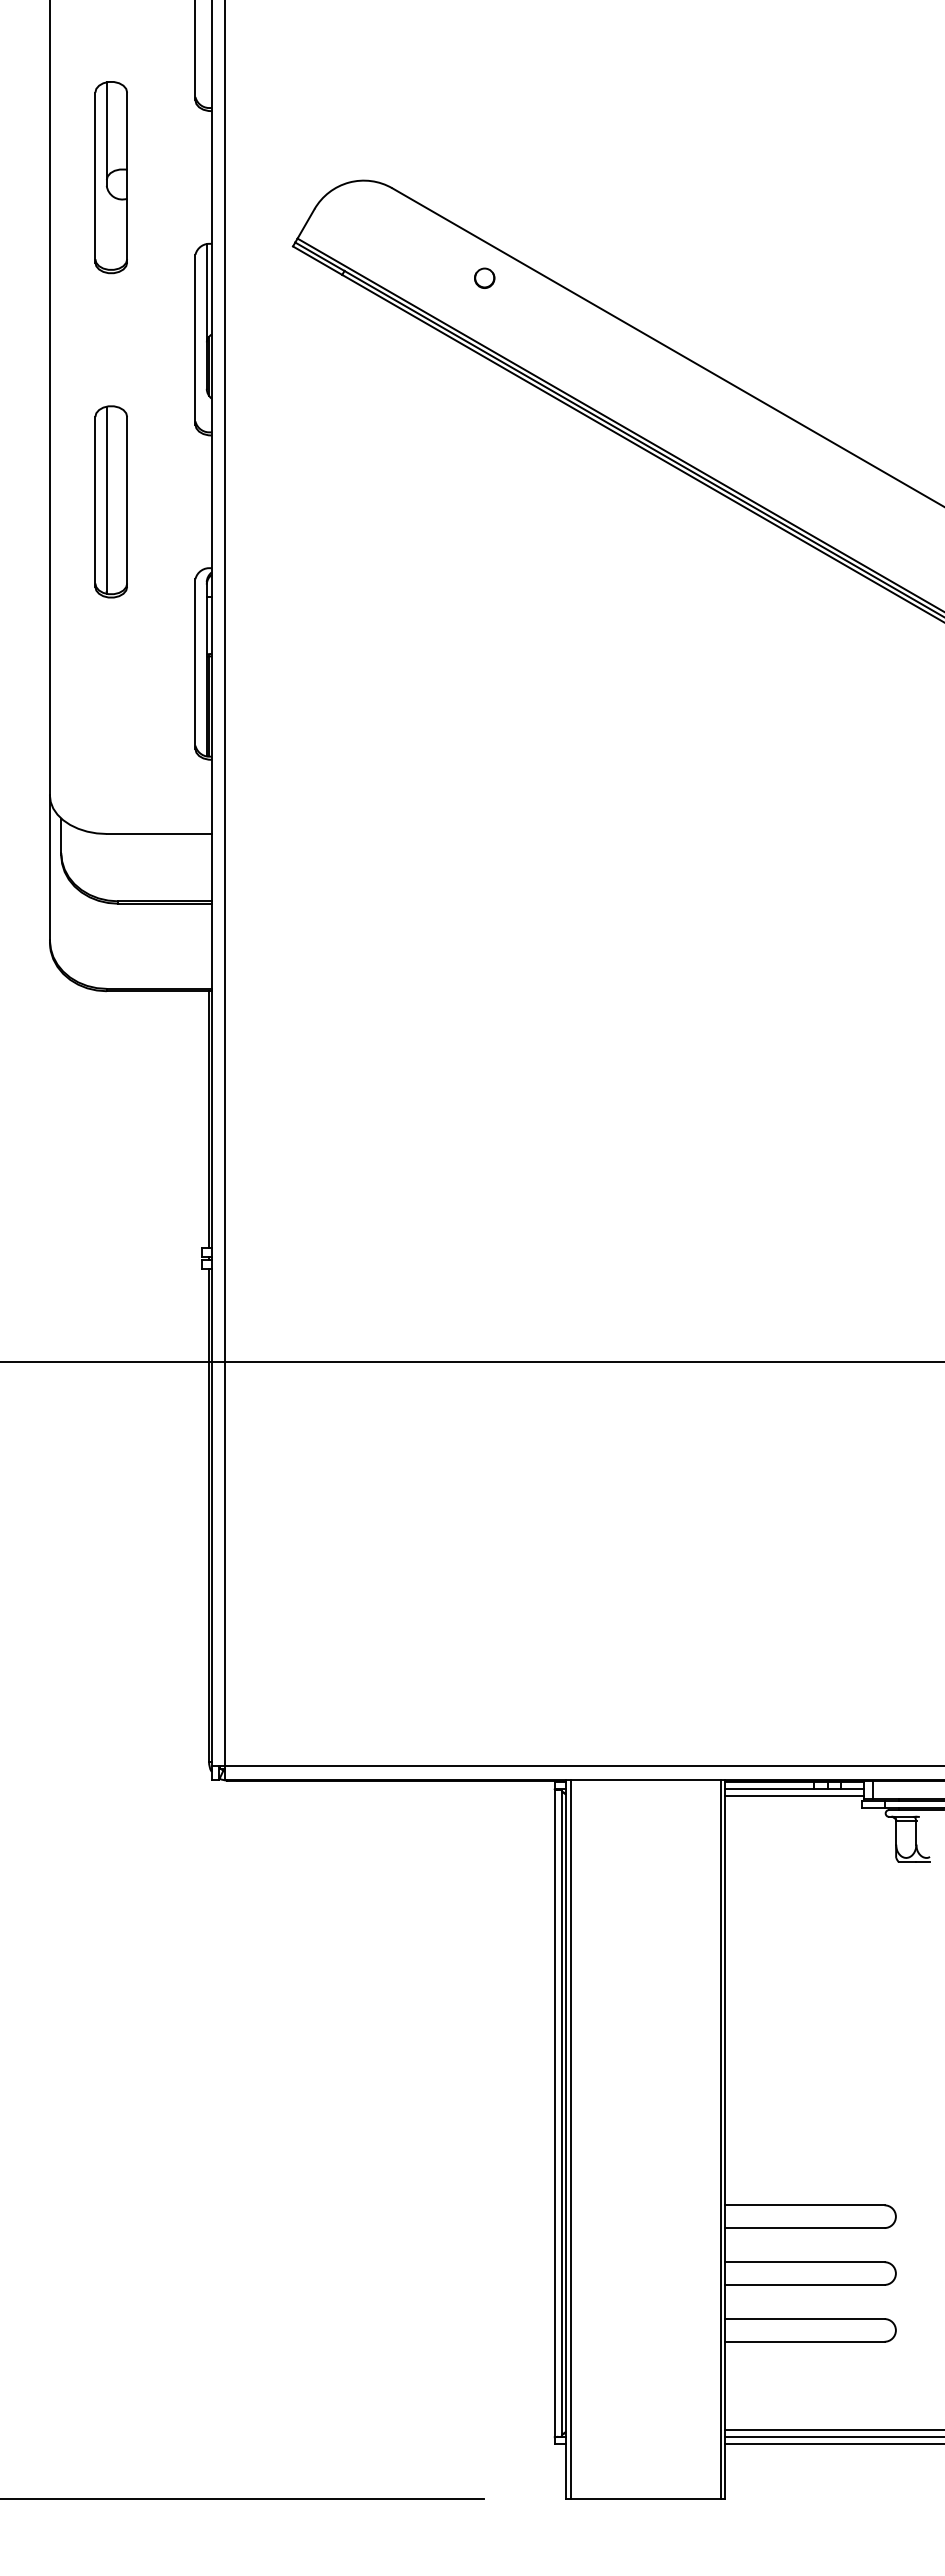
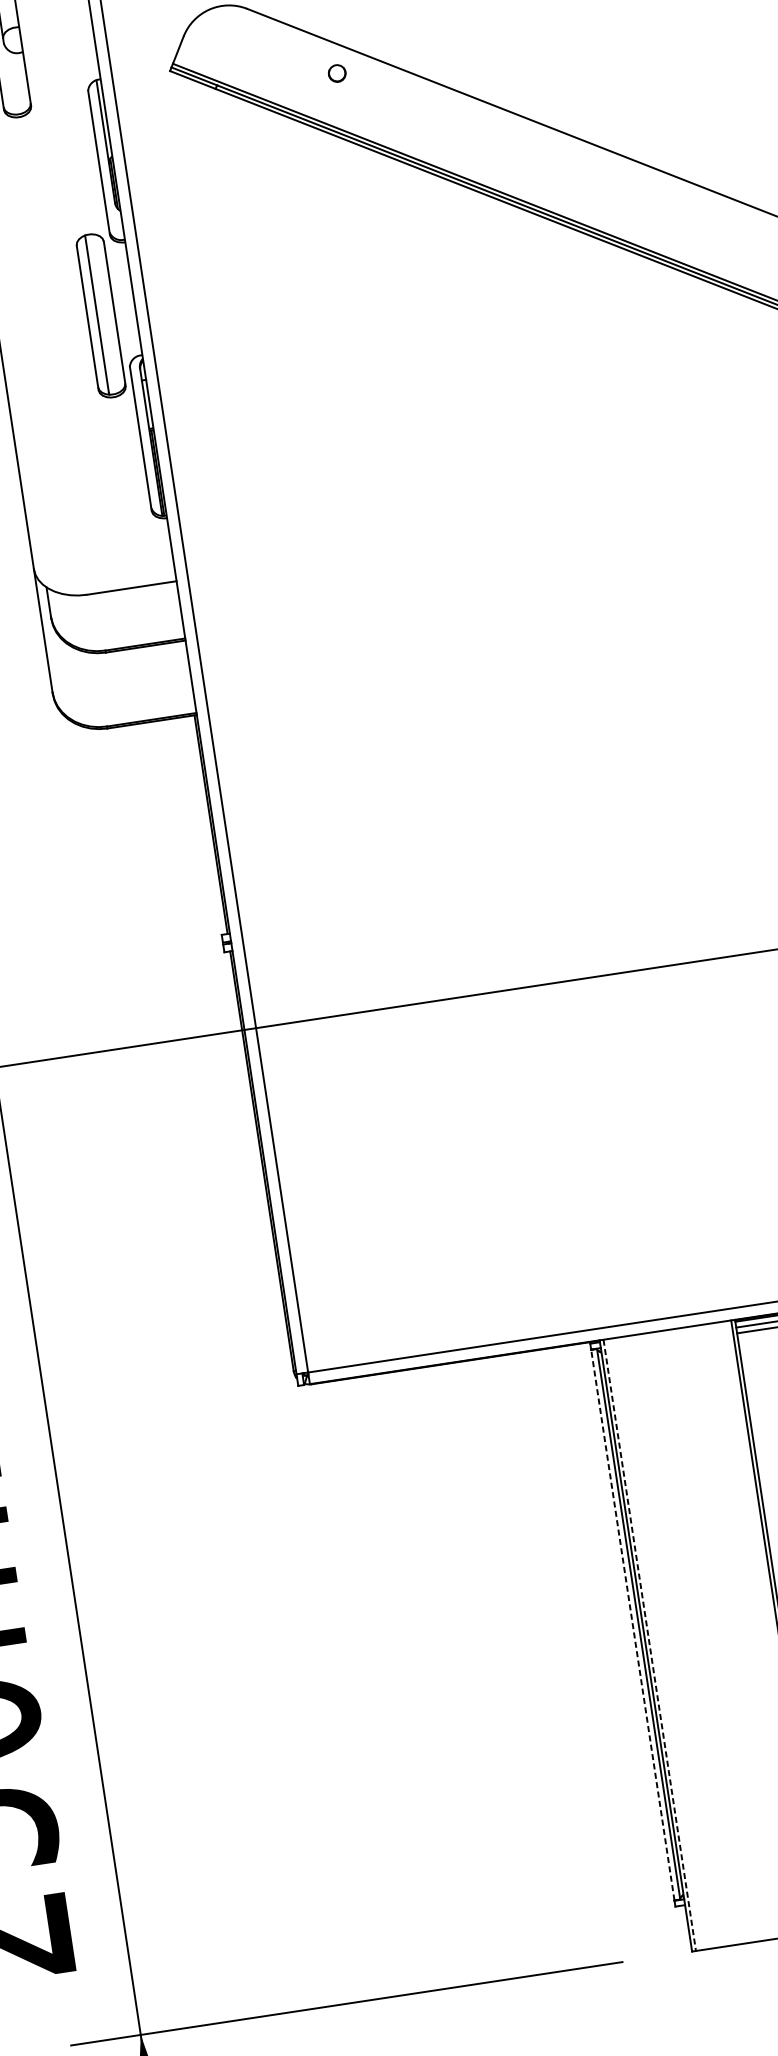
part: (110, 501) -> (100, 315), moved
line: (554, 2113) -> (632, 1625), solid -> dashed
line: (570, 2139) -> (649, 1645), solid -> dashed

